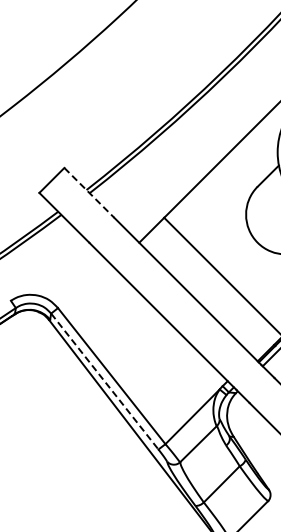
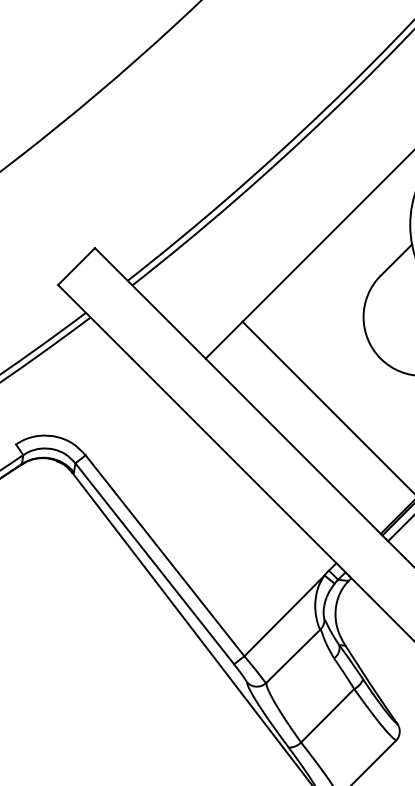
line: (89, 193) -> (132, 285), dashed -> solid
line: (104, 381) -> (154, 563), dashed -> solid

